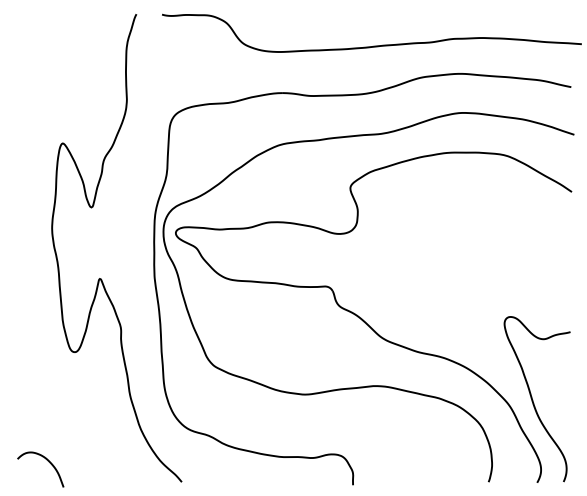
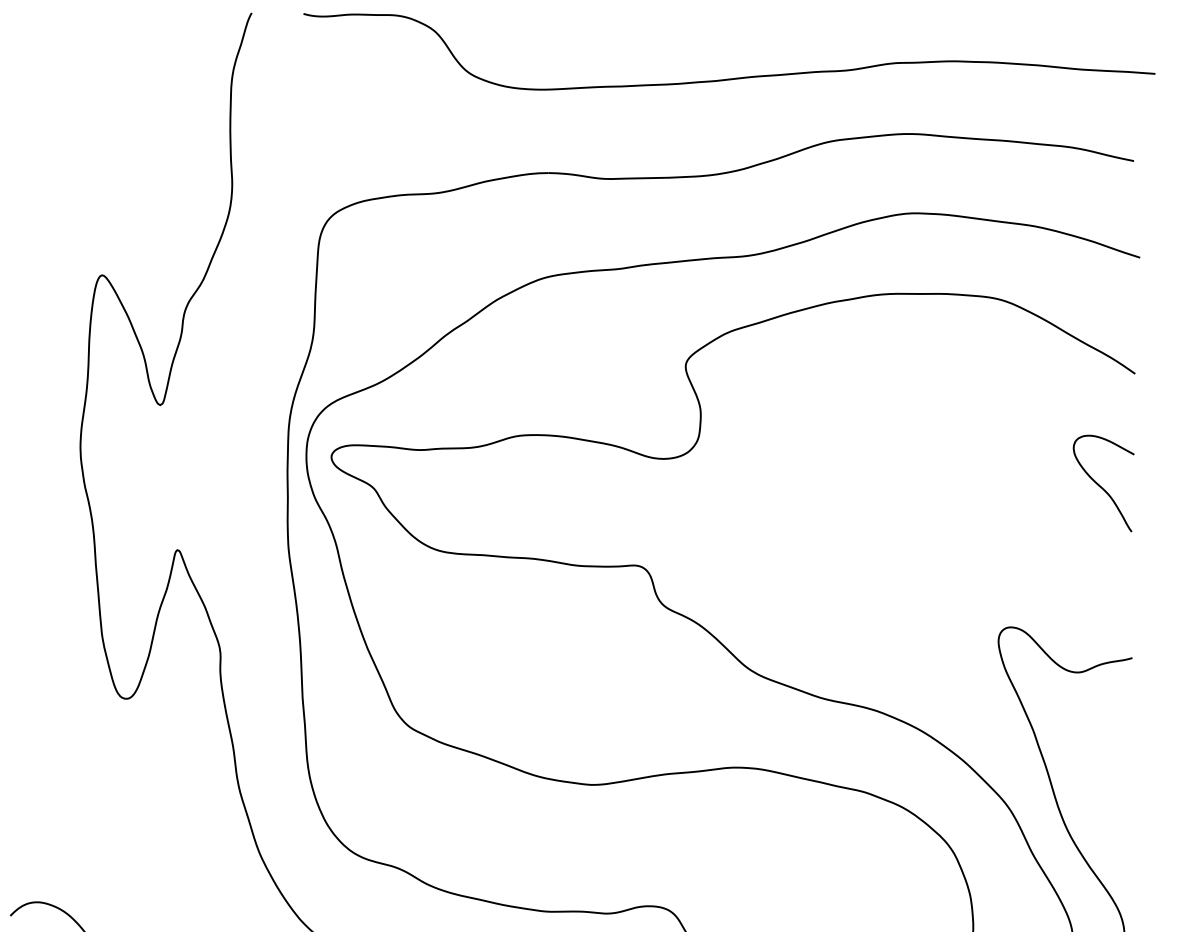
curve: (554, 246) -> (1099, 484), added

